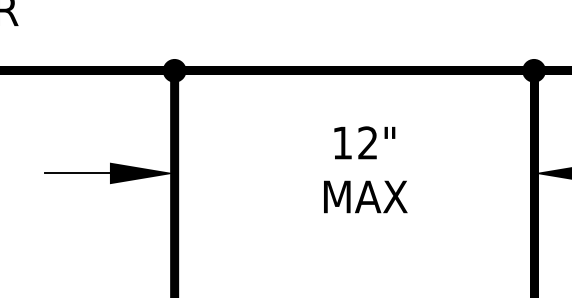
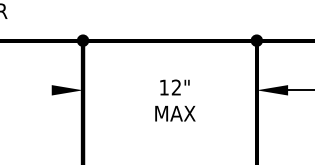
text: (365, 169) -> (175, 100), moved
line: (76, 173) -> (35, 90), removed

